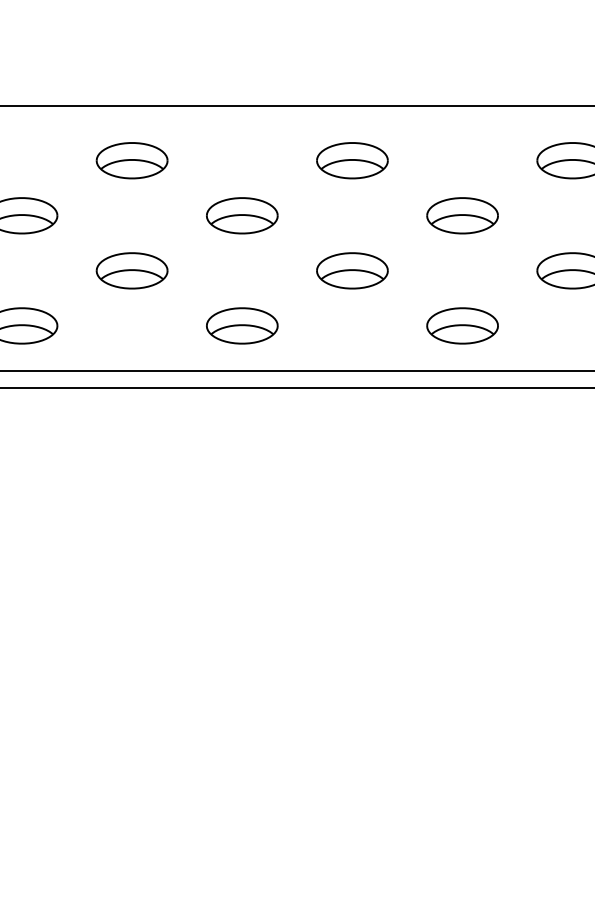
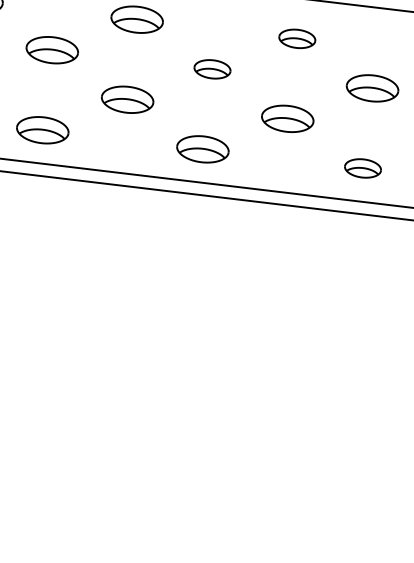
part: (352, 160) -> (297, 38), size x0.7
part: (242, 215) -> (212, 69), size x0.7
part: (462, 325) -> (363, 168), size x0.7

